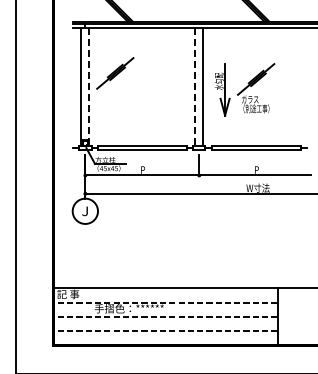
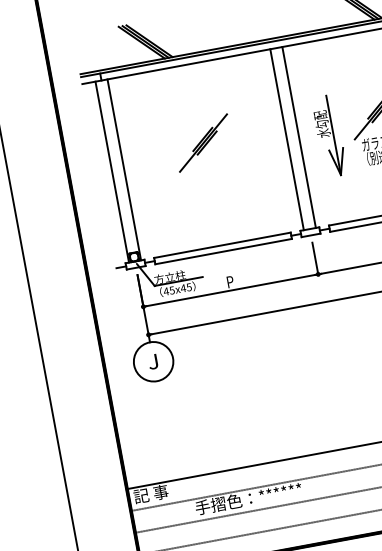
part: (115, 73) -> (203, 143), moved
line: (89, 87) -> (124, 170), dashed -> solid
line: (195, 87) -> (287, 140), dashed -> solid

